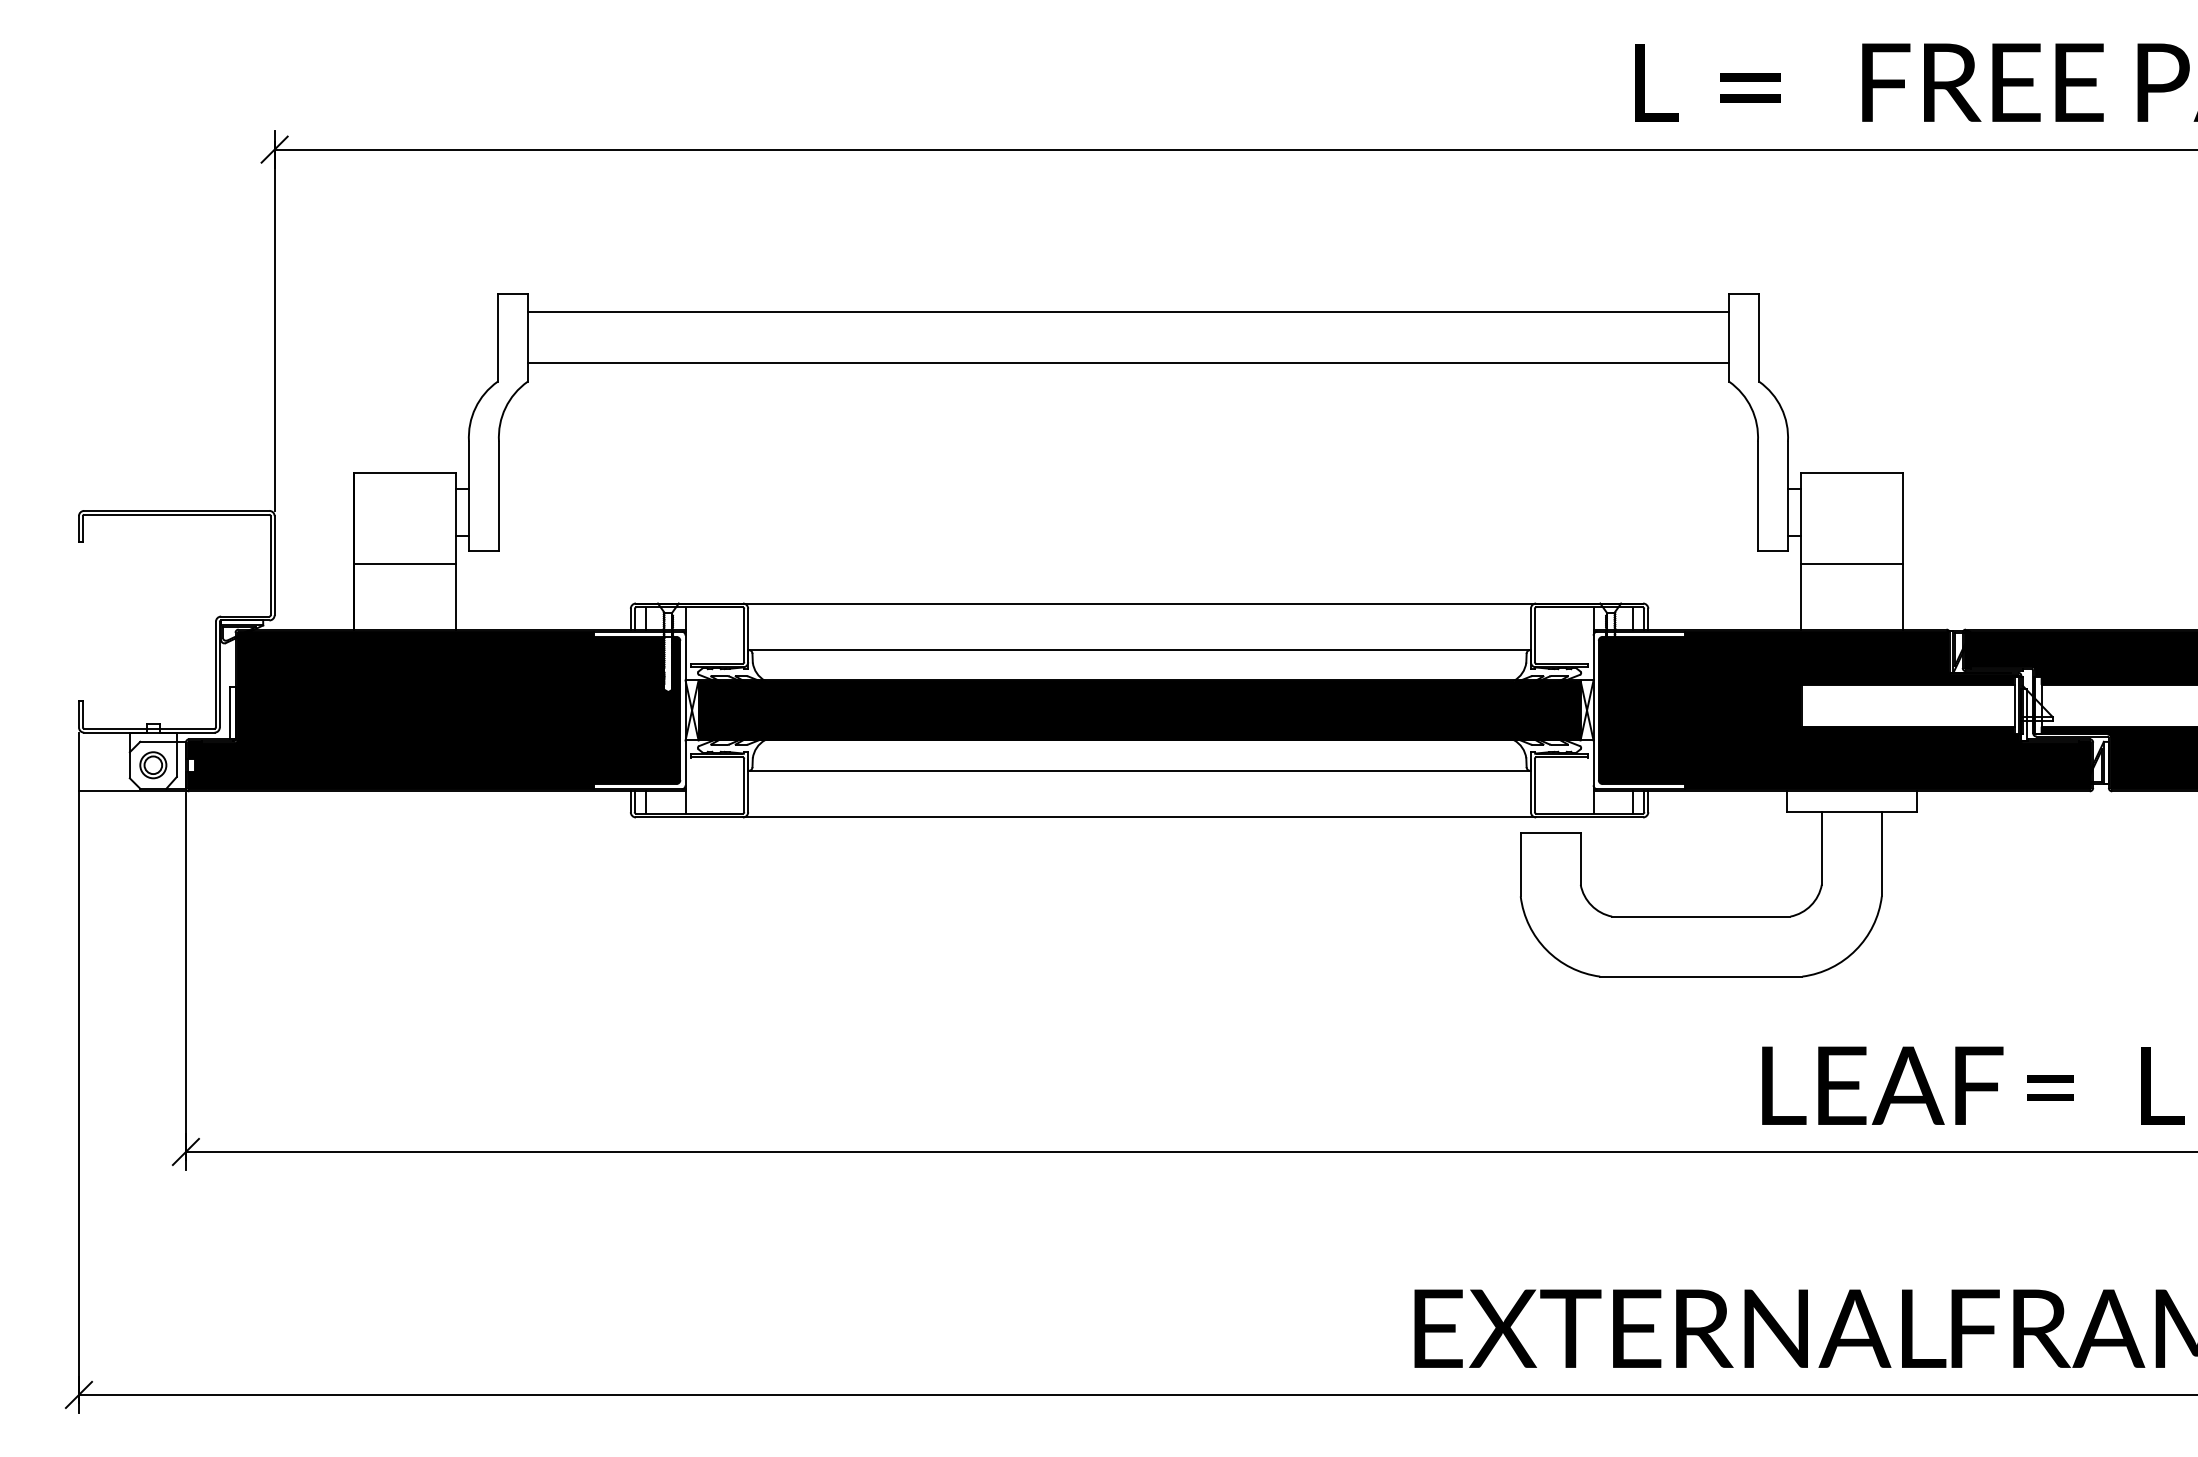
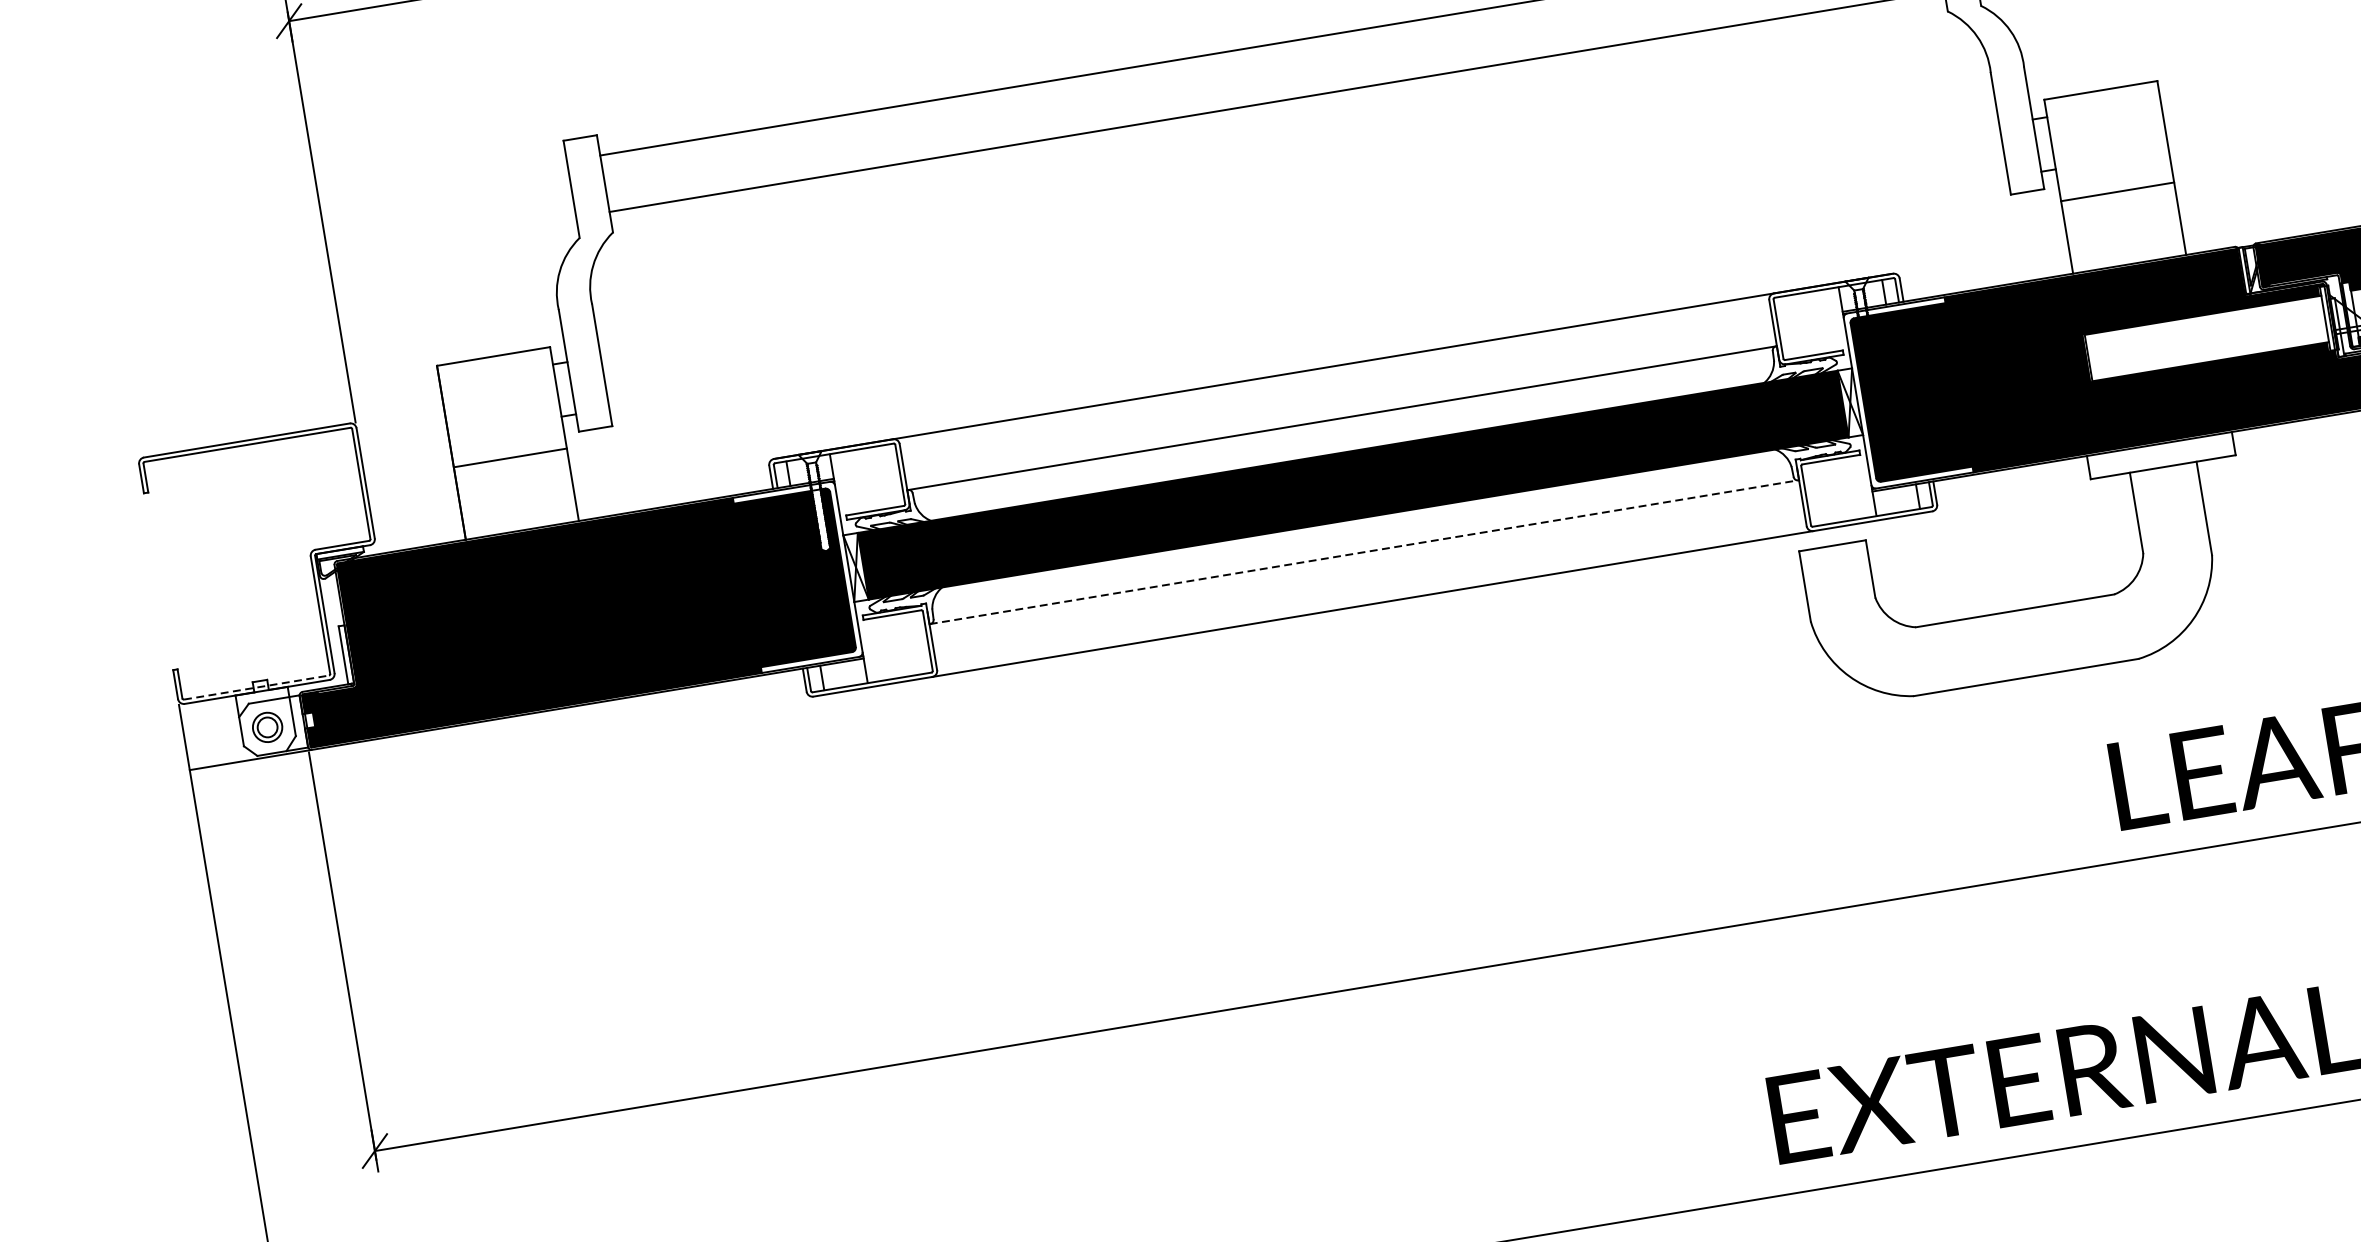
line: (149, 728) -> (256, 687), solid -> dashed
line: (1139, 770) -> (1364, 551), solid -> dashed

